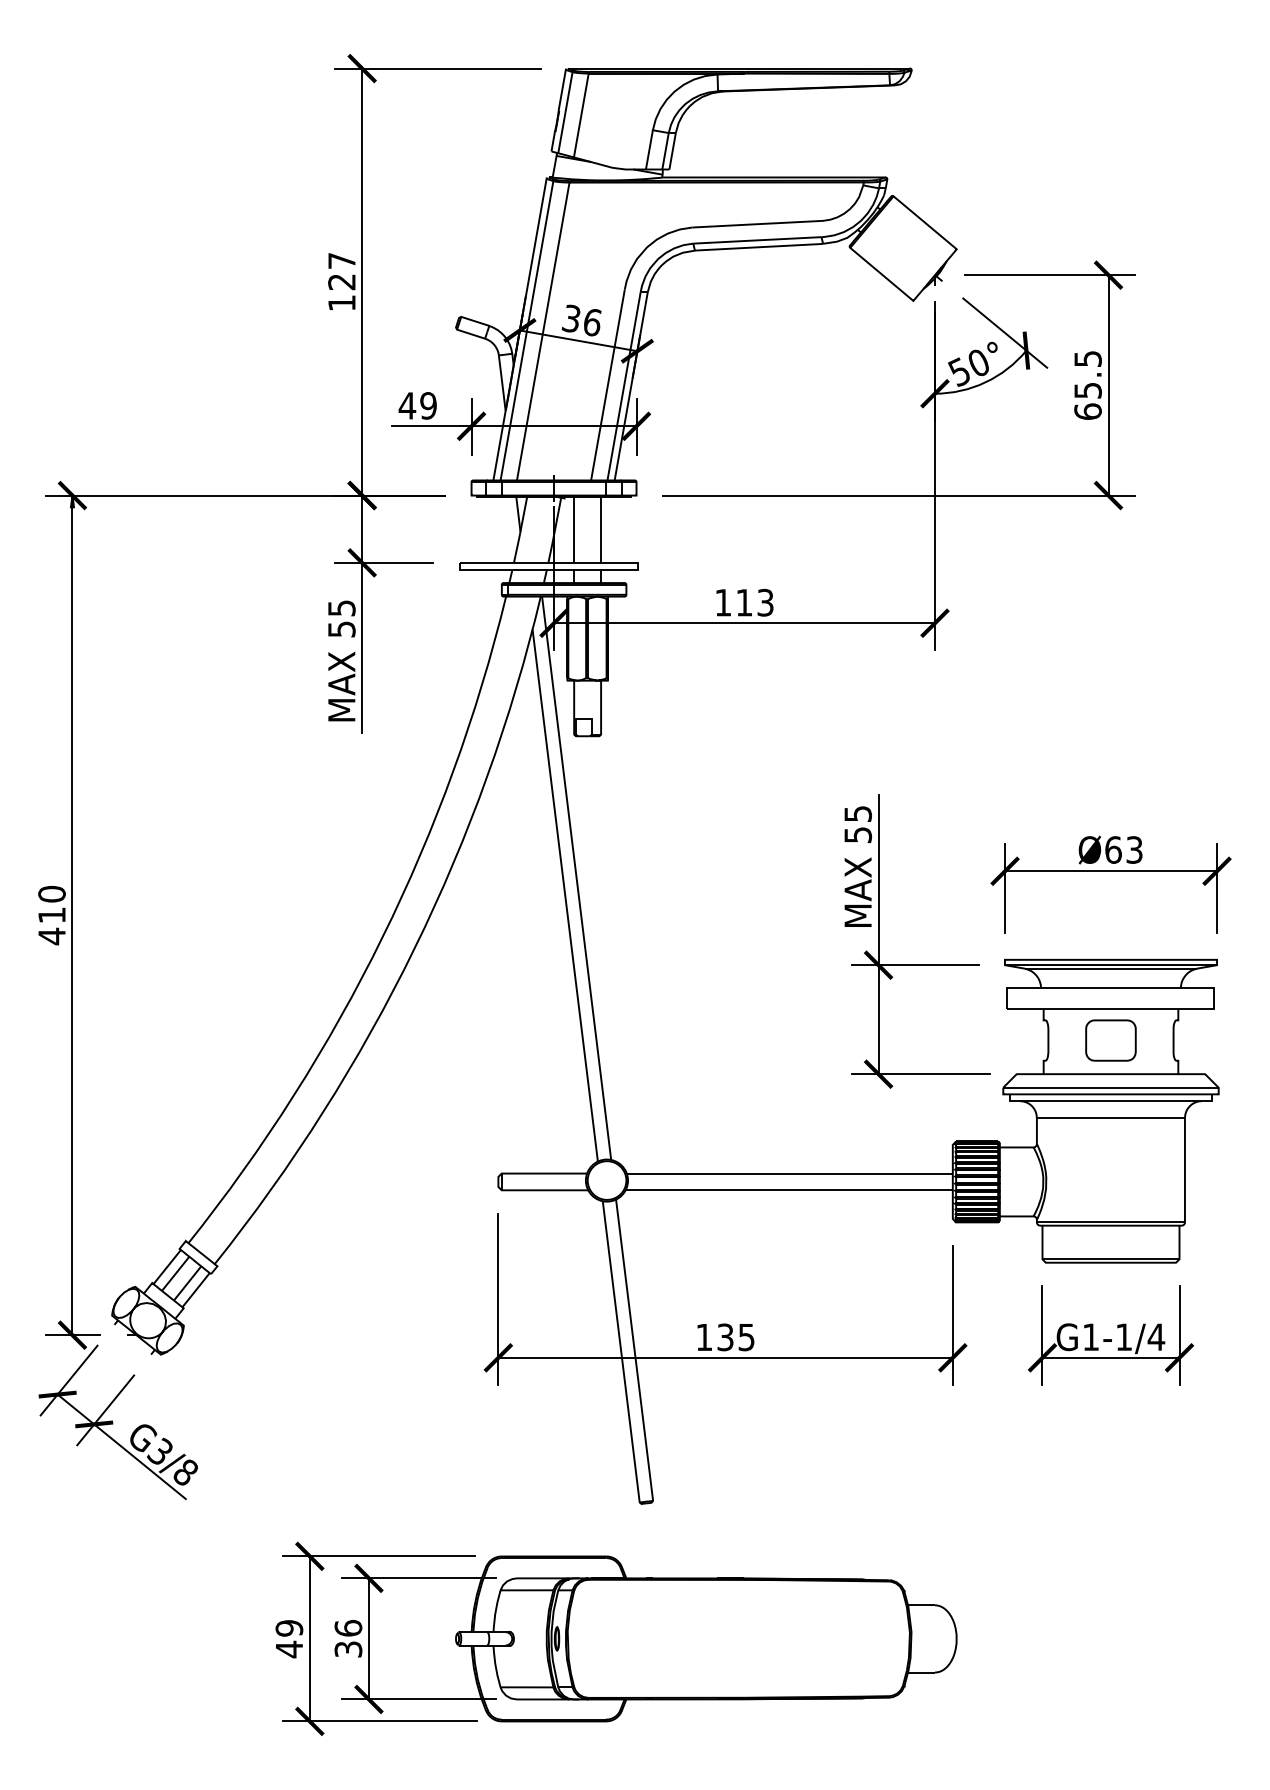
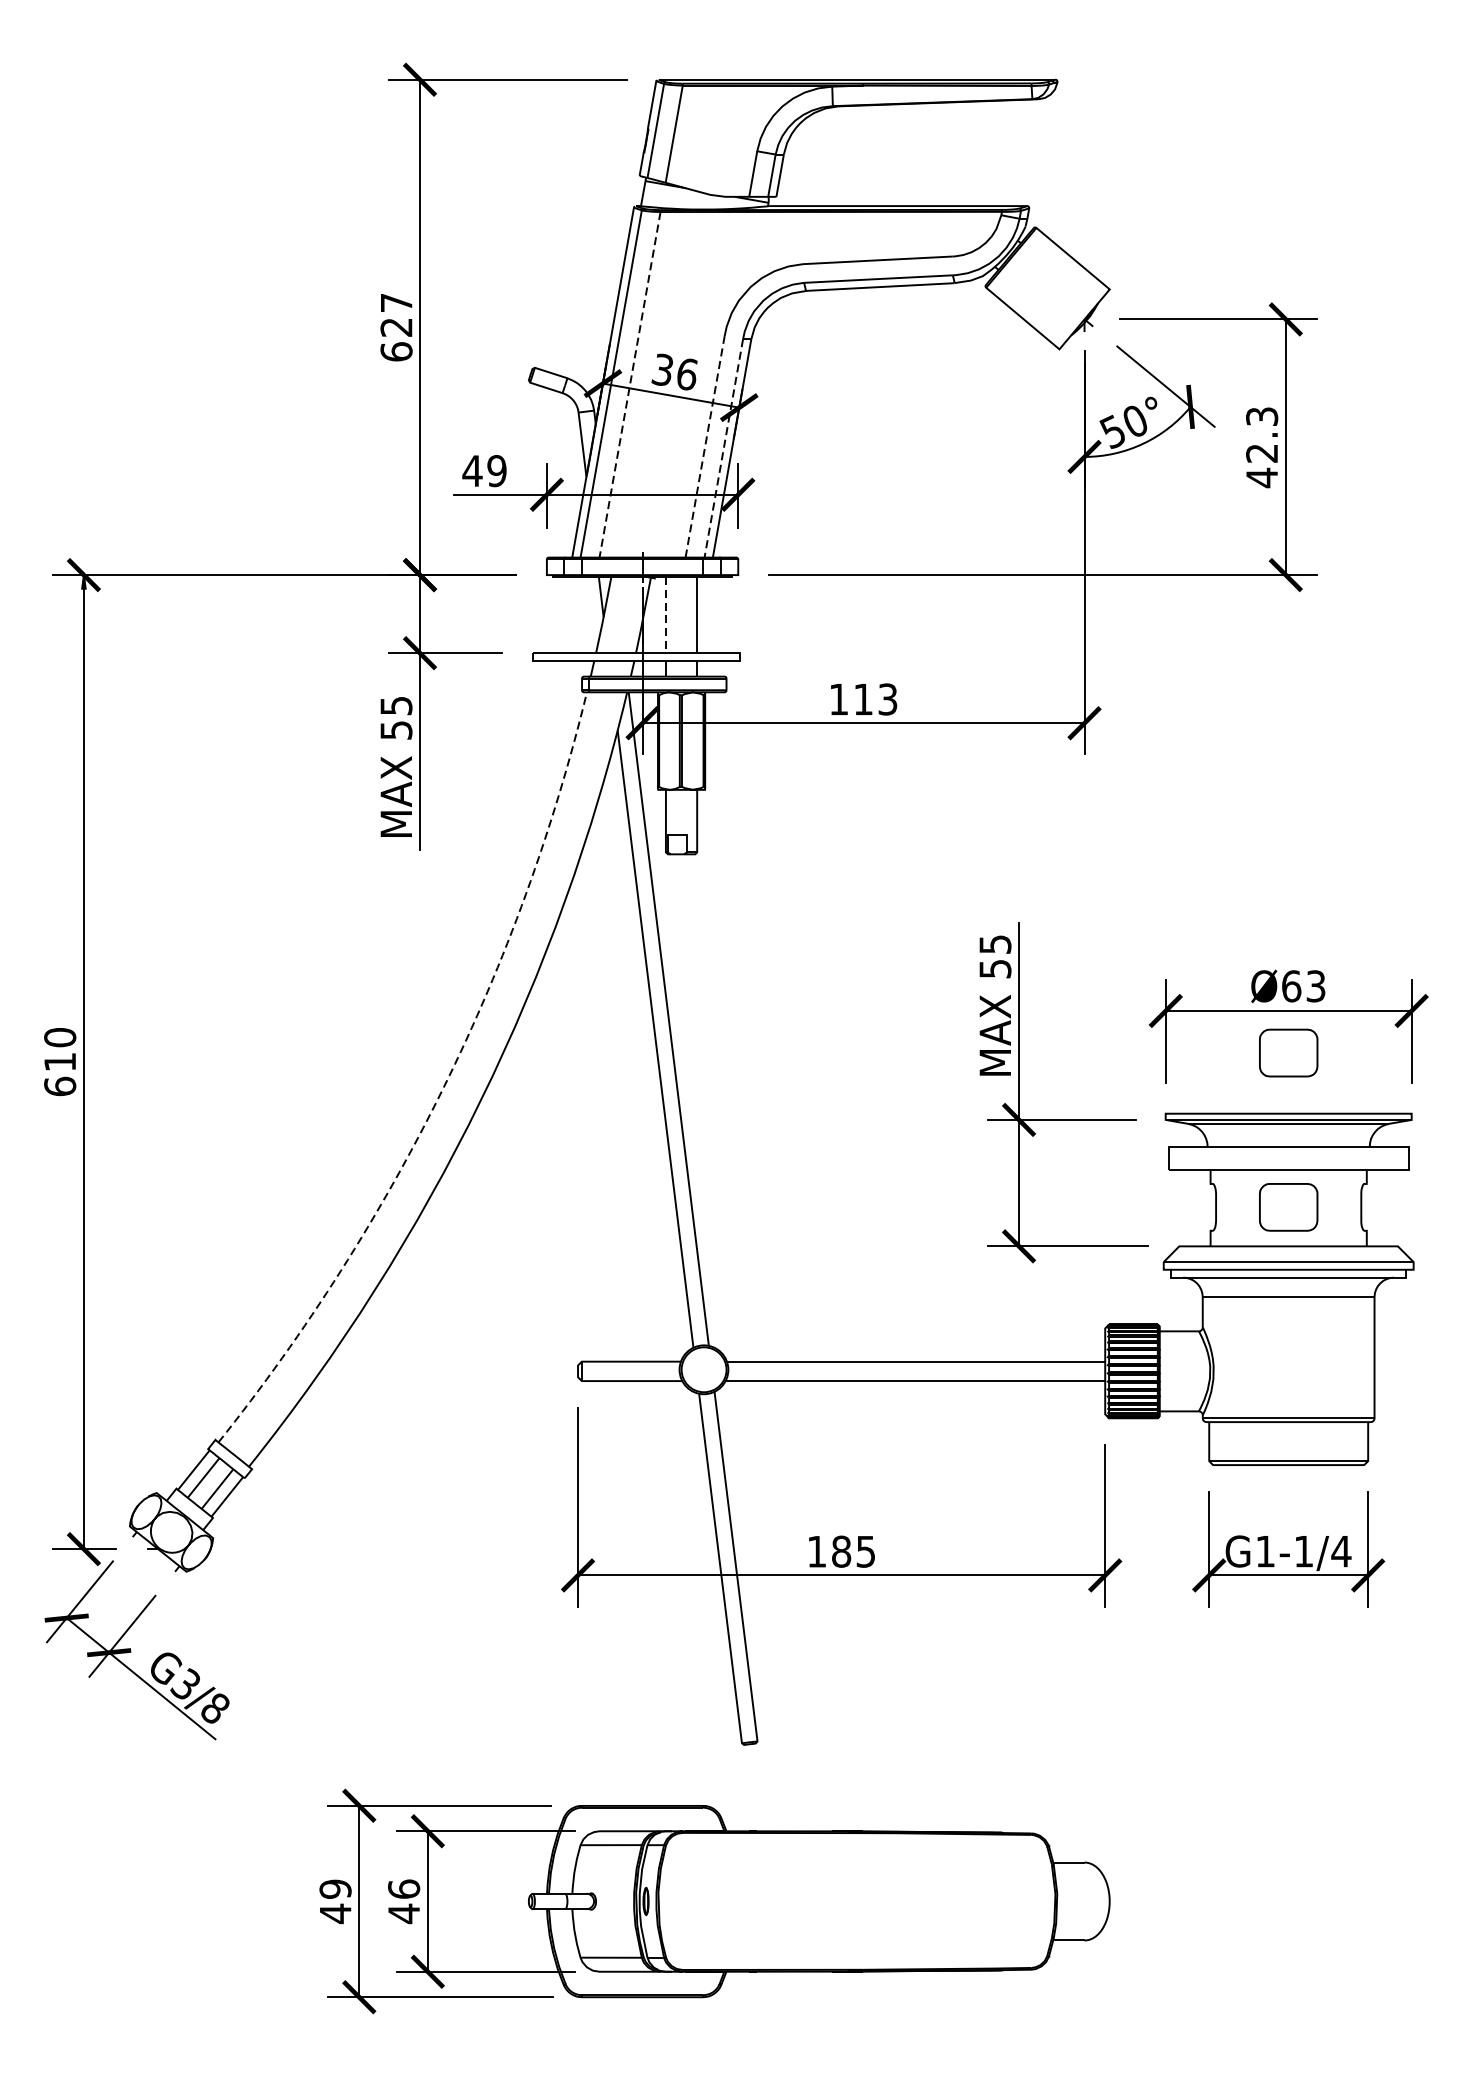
text: (341, 302) -> (396, 351), 127 -> 627
line: (543, 331) -> (630, 384), solid -> dashed
line: (607, 384) -> (704, 446), solid -> dashed
text: (1087, 385) -> (1261, 447), 65.5 -> 42.3
line: (624, 386) -> (724, 448), solid -> dashed
line: (574, 530) -> (666, 615), solid -> dashed
part: (1110, 907) -> (1288, 1053), added
text: (51, 936) -> (59, 1086), 410 -> 610
arc: (382, 937) -> (443, 1087), solid -> dashed
text: (725, 1337) -> (841, 1551), 135 -> 185
text: (348, 1649) -> (404, 1913), 36 -> 46

